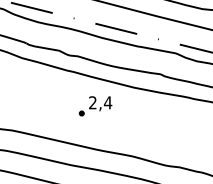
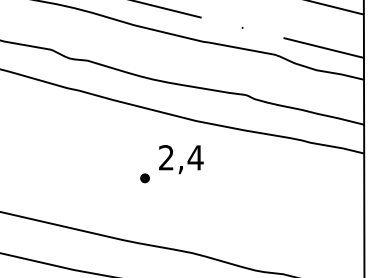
part: (95, 106) -> (171, 164), moved

